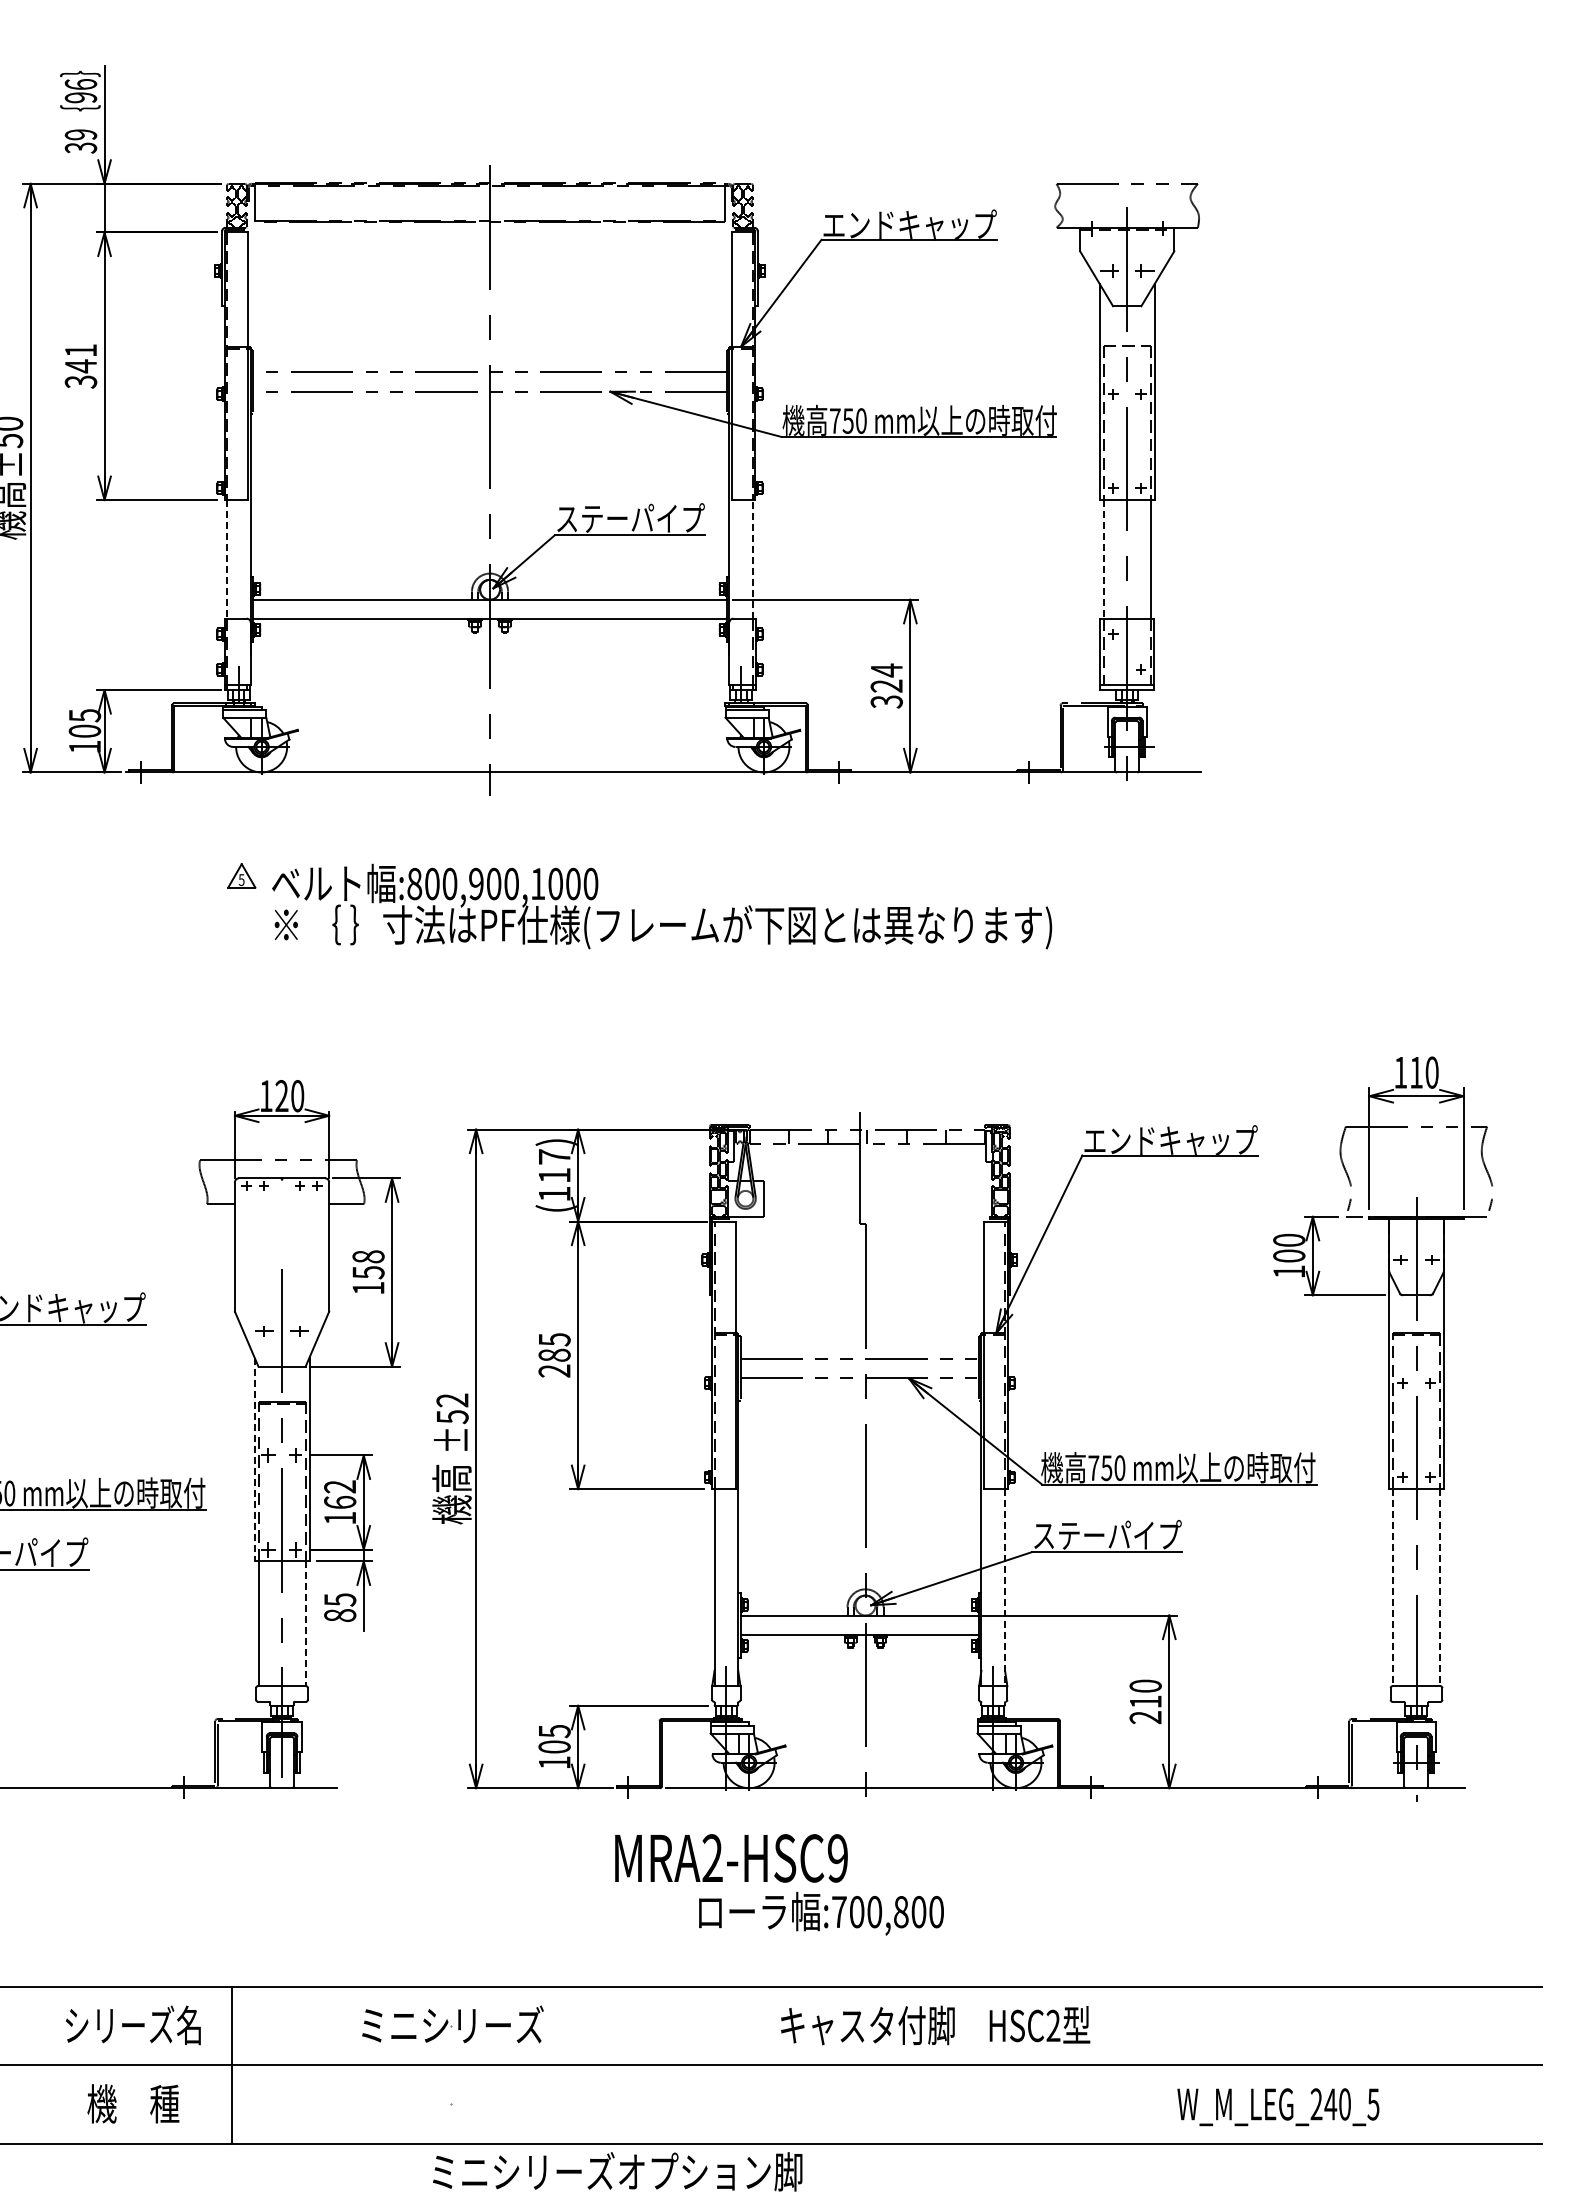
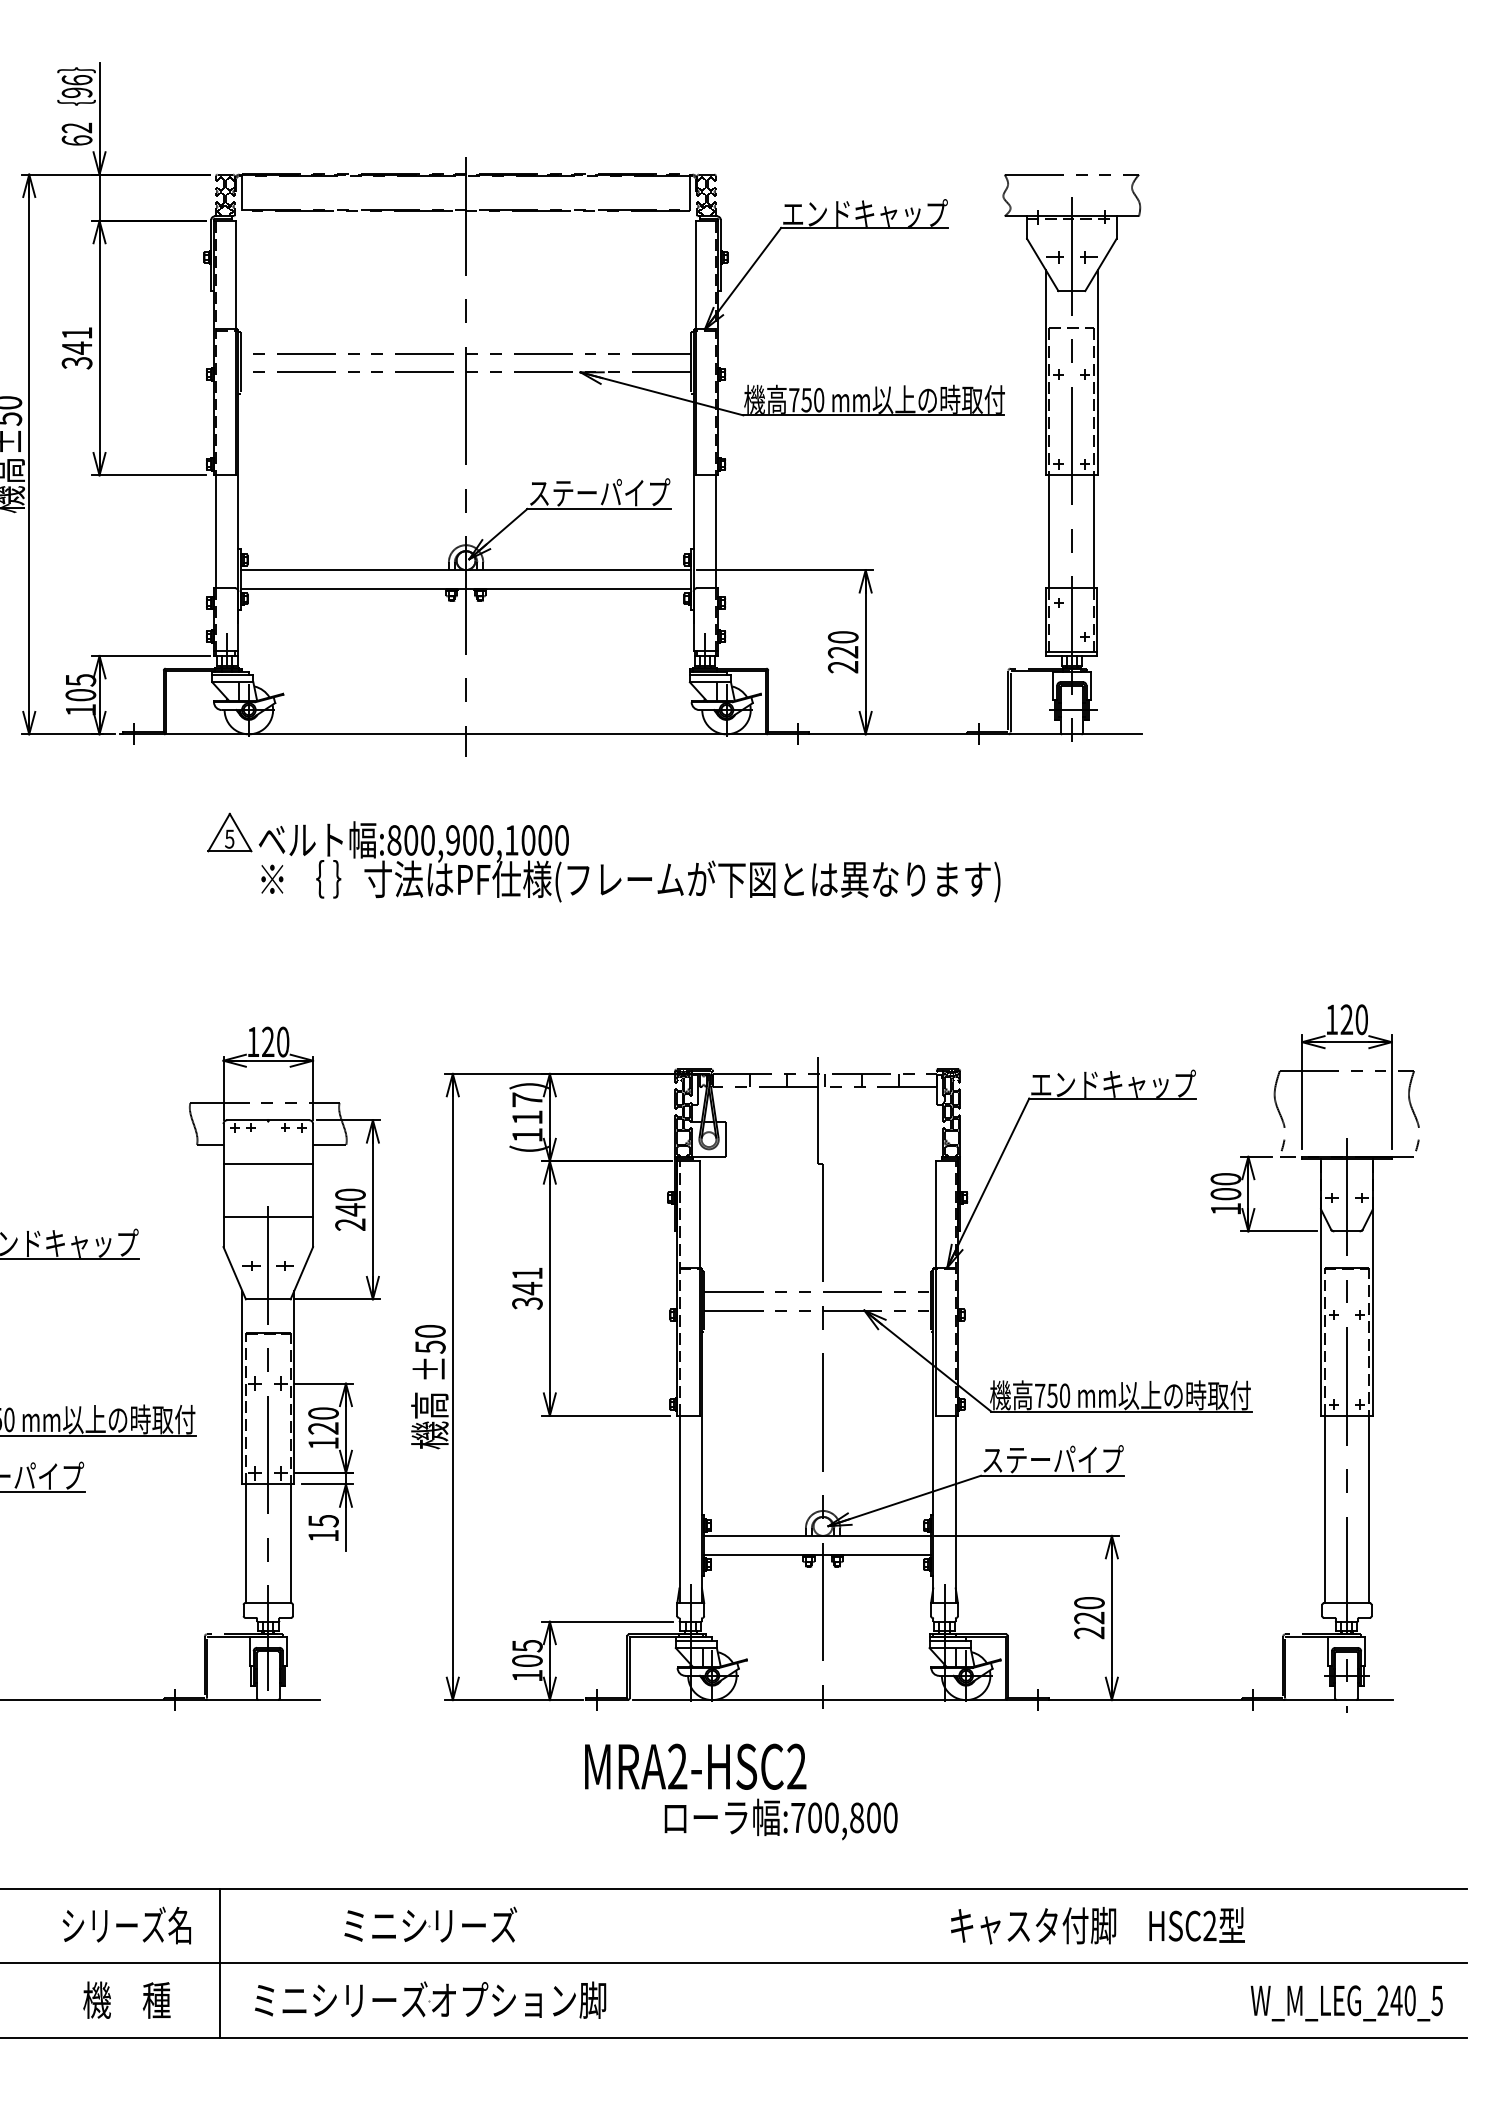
text: (80, 141) -> (76, 134), 39 -> 62
line: (752, 558) -> (715, 530), dashed -> solid
line: (227, 559) -> (216, 531), dashed -> solid
line: (1103, 559) -> (1049, 531), dashed -> solid
text: (886, 685) -> (842, 651), 324 -> 220
part: (241, 875) -> (229, 832), size x1.67
text: (1416, 1072) -> (1346, 1019), 110 -> 120
line: (281, 1224) -> (267, 1164), added
text: (368, 1272) -> (350, 1209), 158 -> 240
line: (281, 1279) -> (267, 1216), added
text: (554, 1355) -> (527, 1288), 285 -> 341
text: (452, 1400) -> (430, 1331), ±52 -> ±50
line: (254, 1459) -> (242, 1387), dashed -> solid
text: (340, 1494) -> (323, 1420), 162 -> 120
line: (1005, 1587) -> (956, 1509), dashed -> solid
line: (1392, 1587) -> (1324, 1509), dashed -> solid
line: (1440, 1587) -> (1369, 1509), dashed -> solid
text: (340, 1615) -> (323, 1535), 85 -> 15
line: (305, 1624) -> (290, 1544), dashed -> solid
text: (1145, 1701) -> (1089, 1617), 210 -> 220
text: (837, 1858) -> (796, 1766), MRA2-HSC9 -> MRA2-HSC2
text: (935, 2025) -> (1097, 1925), moved
text: (1278, 2107) -> (1346, 2003), moved
text: (617, 2171) -> (430, 1999), moved

